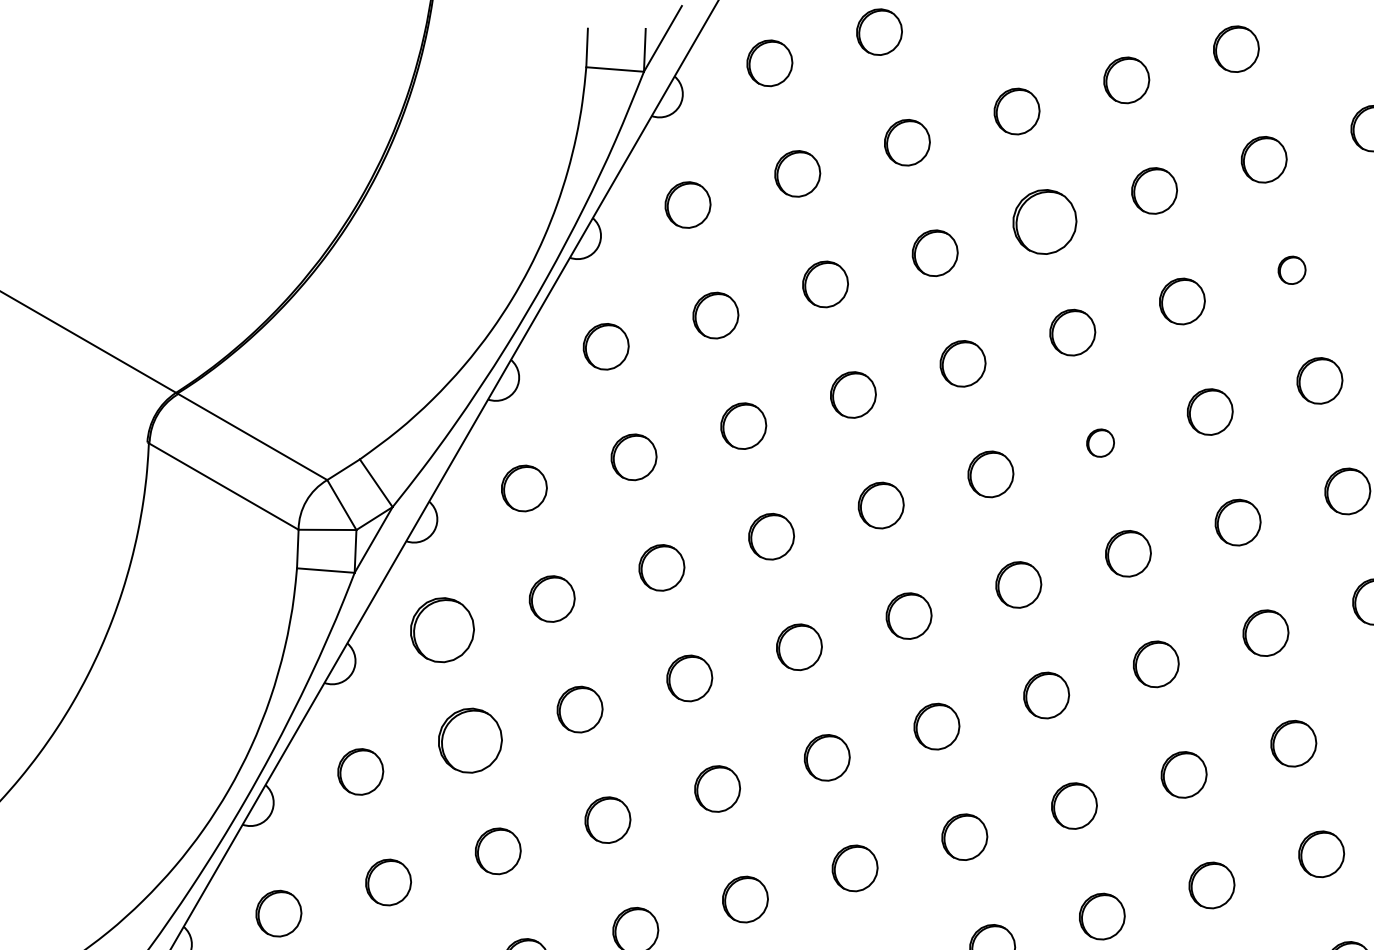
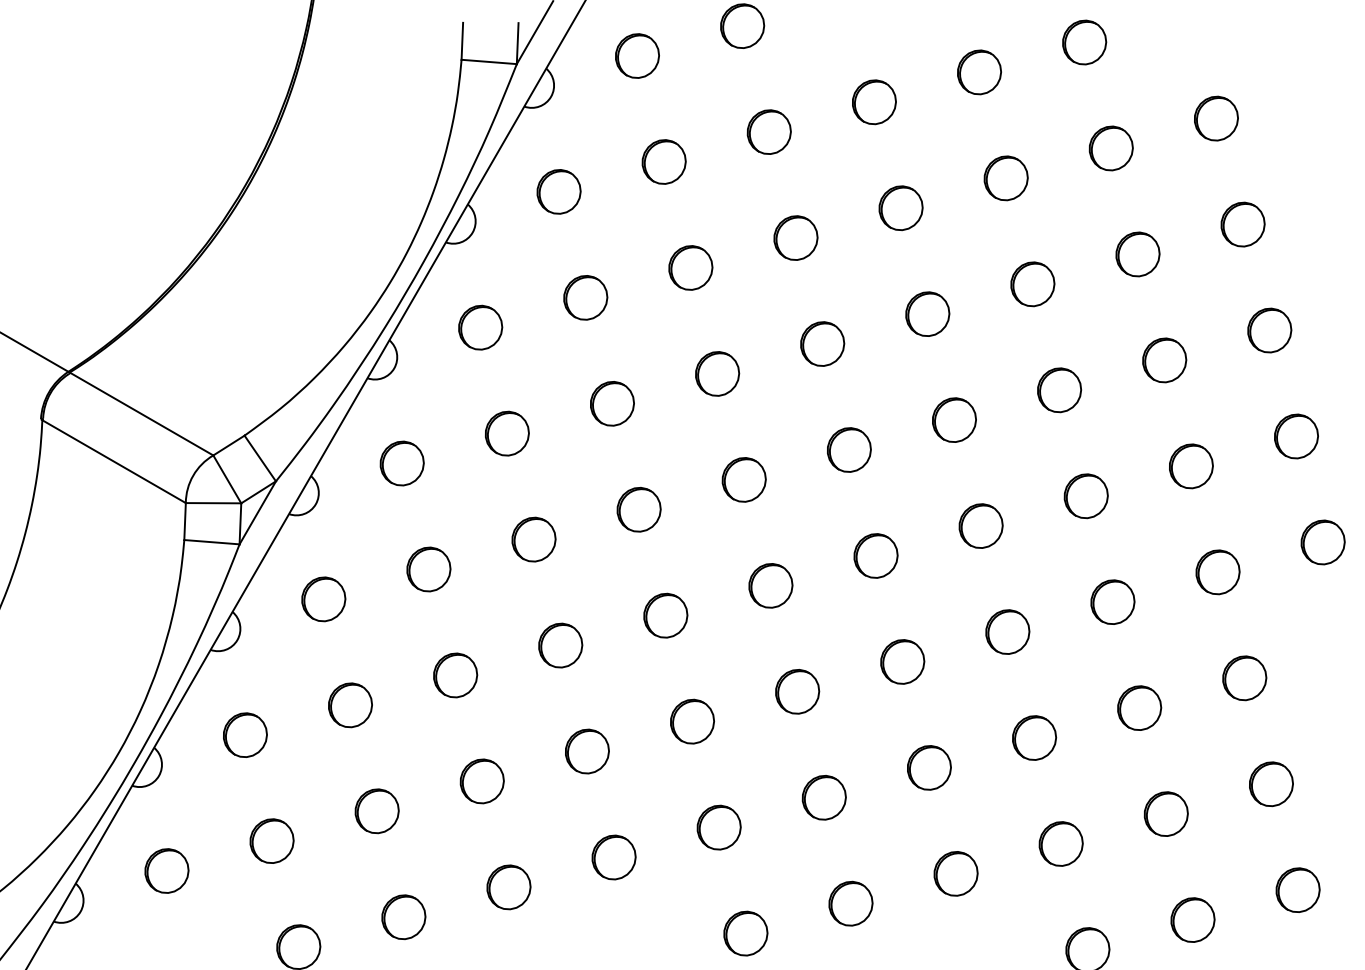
part: (1044, 222) -> (900, 208), size x0.71
part: (1291, 270) -> (1137, 254), size x1.67
part: (1100, 442) -> (954, 419), size x1.67
part: (442, 630) -> (323, 599), size x0.71
part: (470, 740) -> (350, 705), size x0.71

